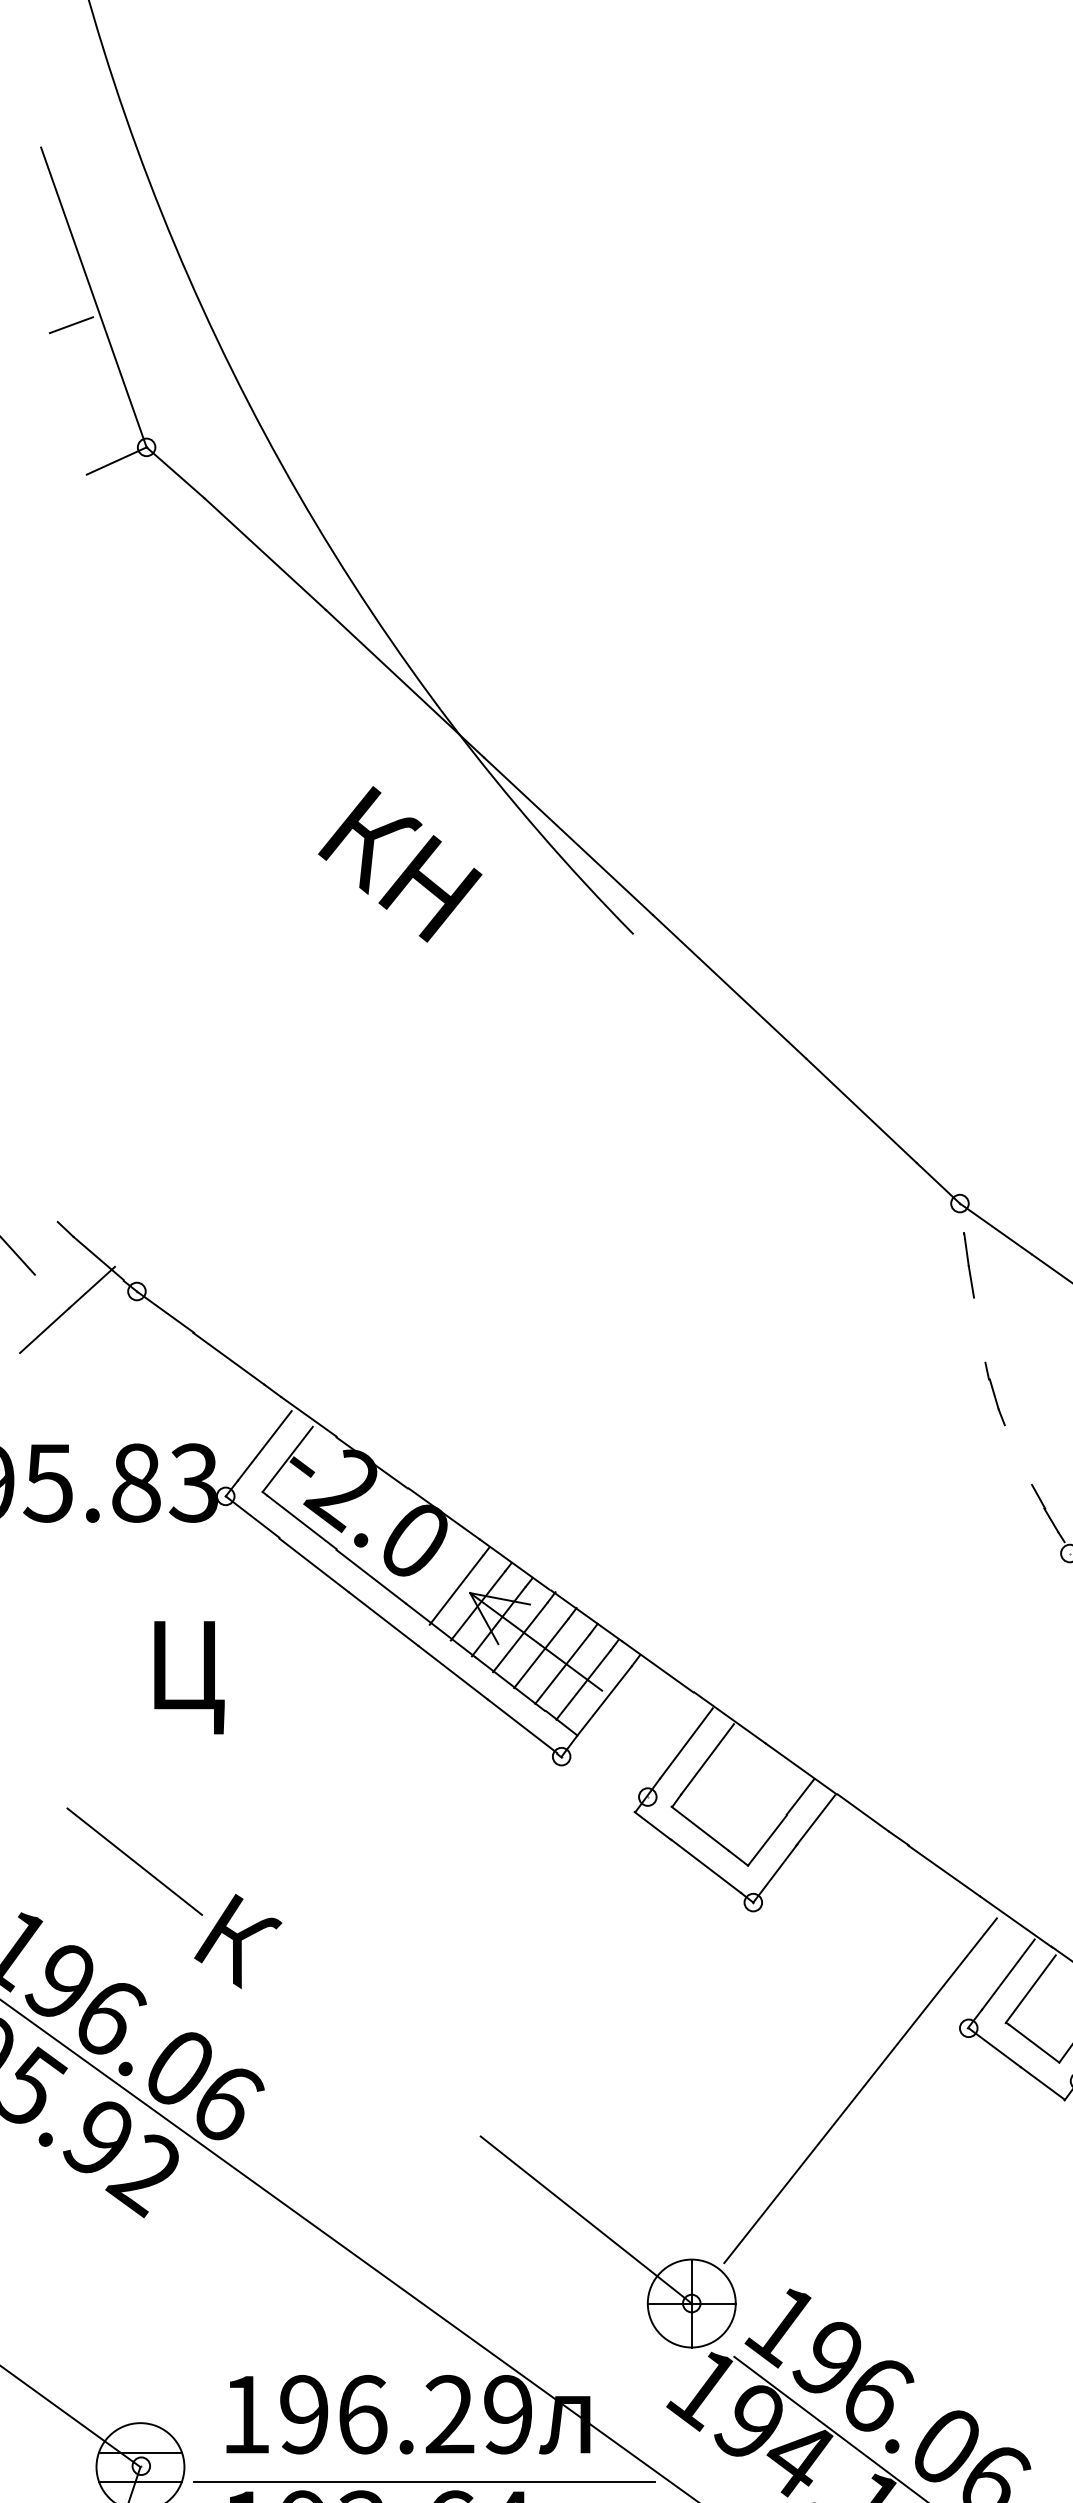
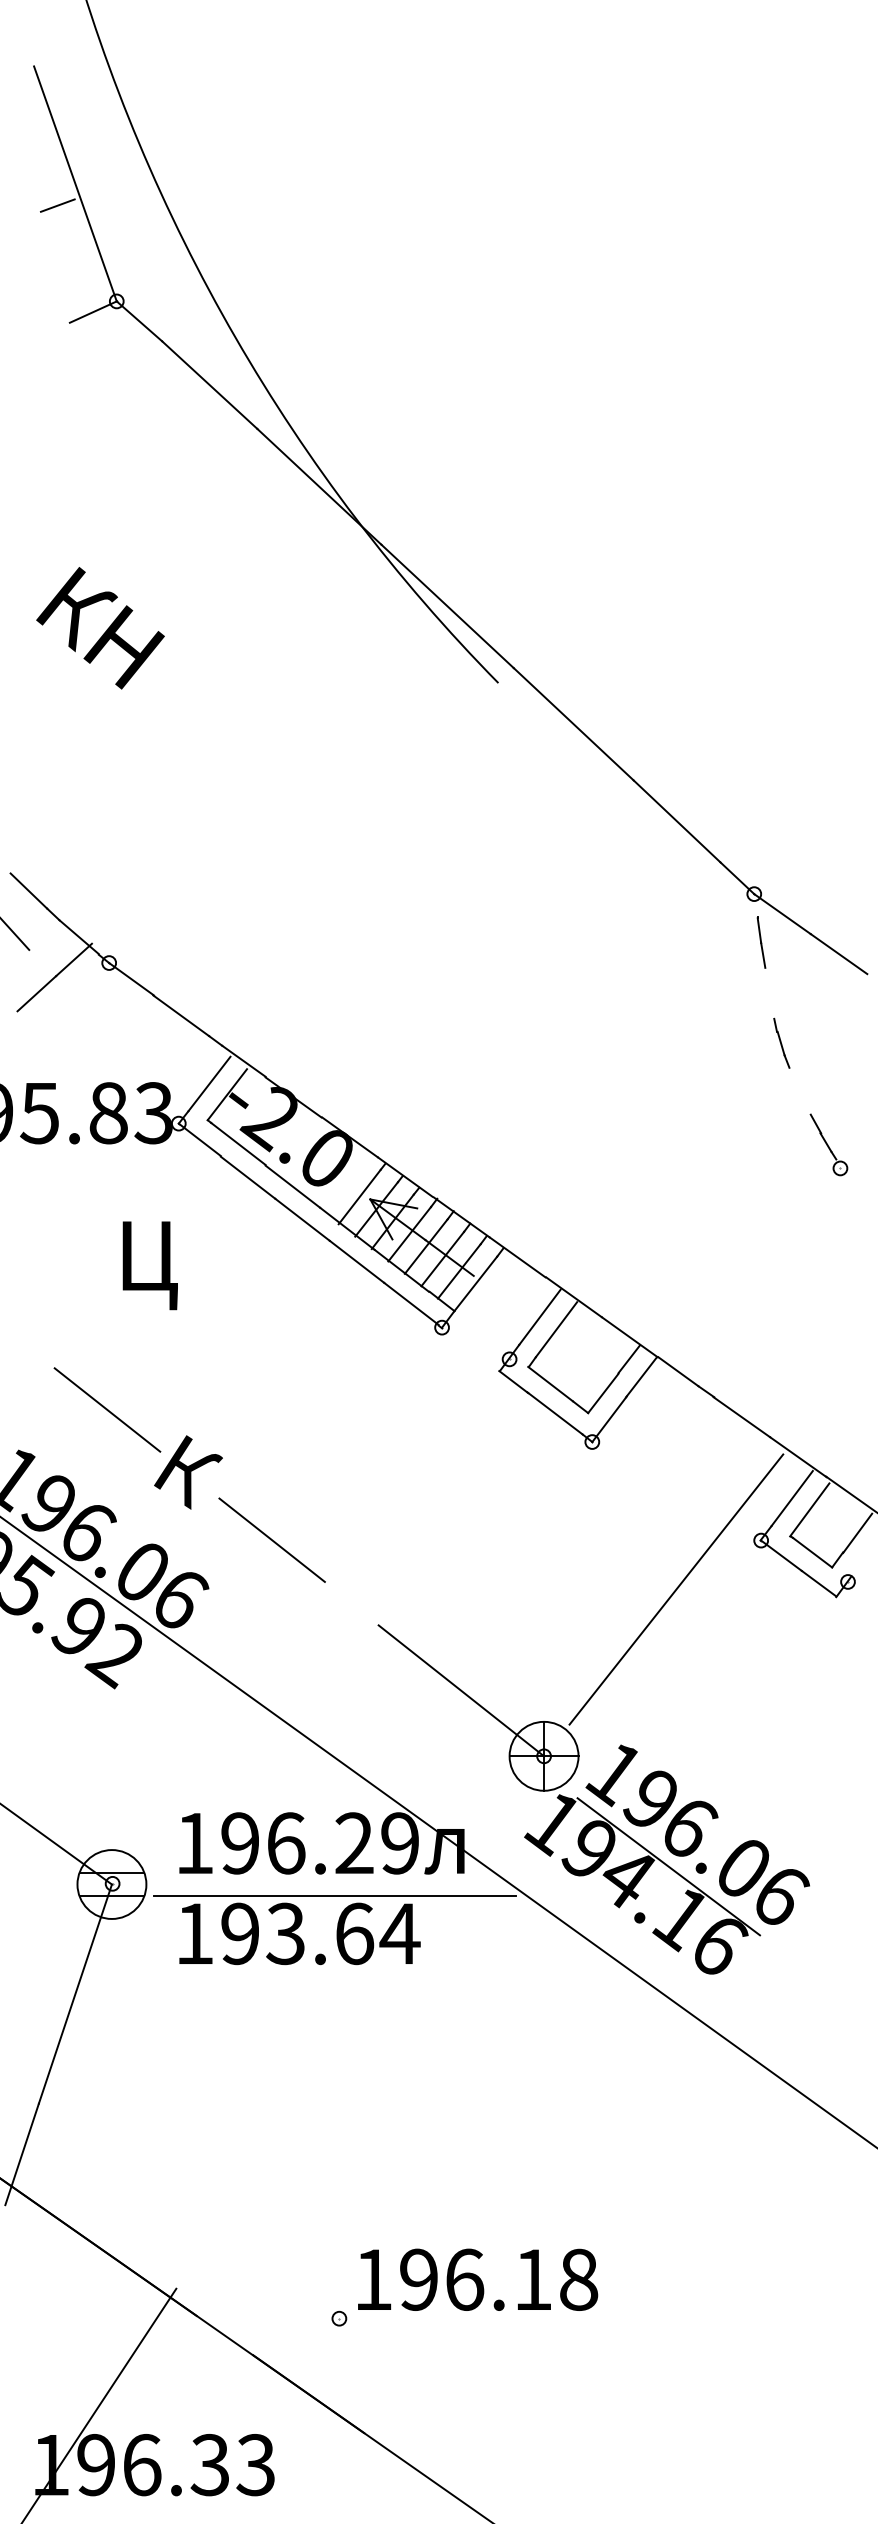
text: (400, 864) -> (100, 628), moved
line: (34, 1198) -> (28, 890), added
line: (344, 2026) -> (271, 1539), added

